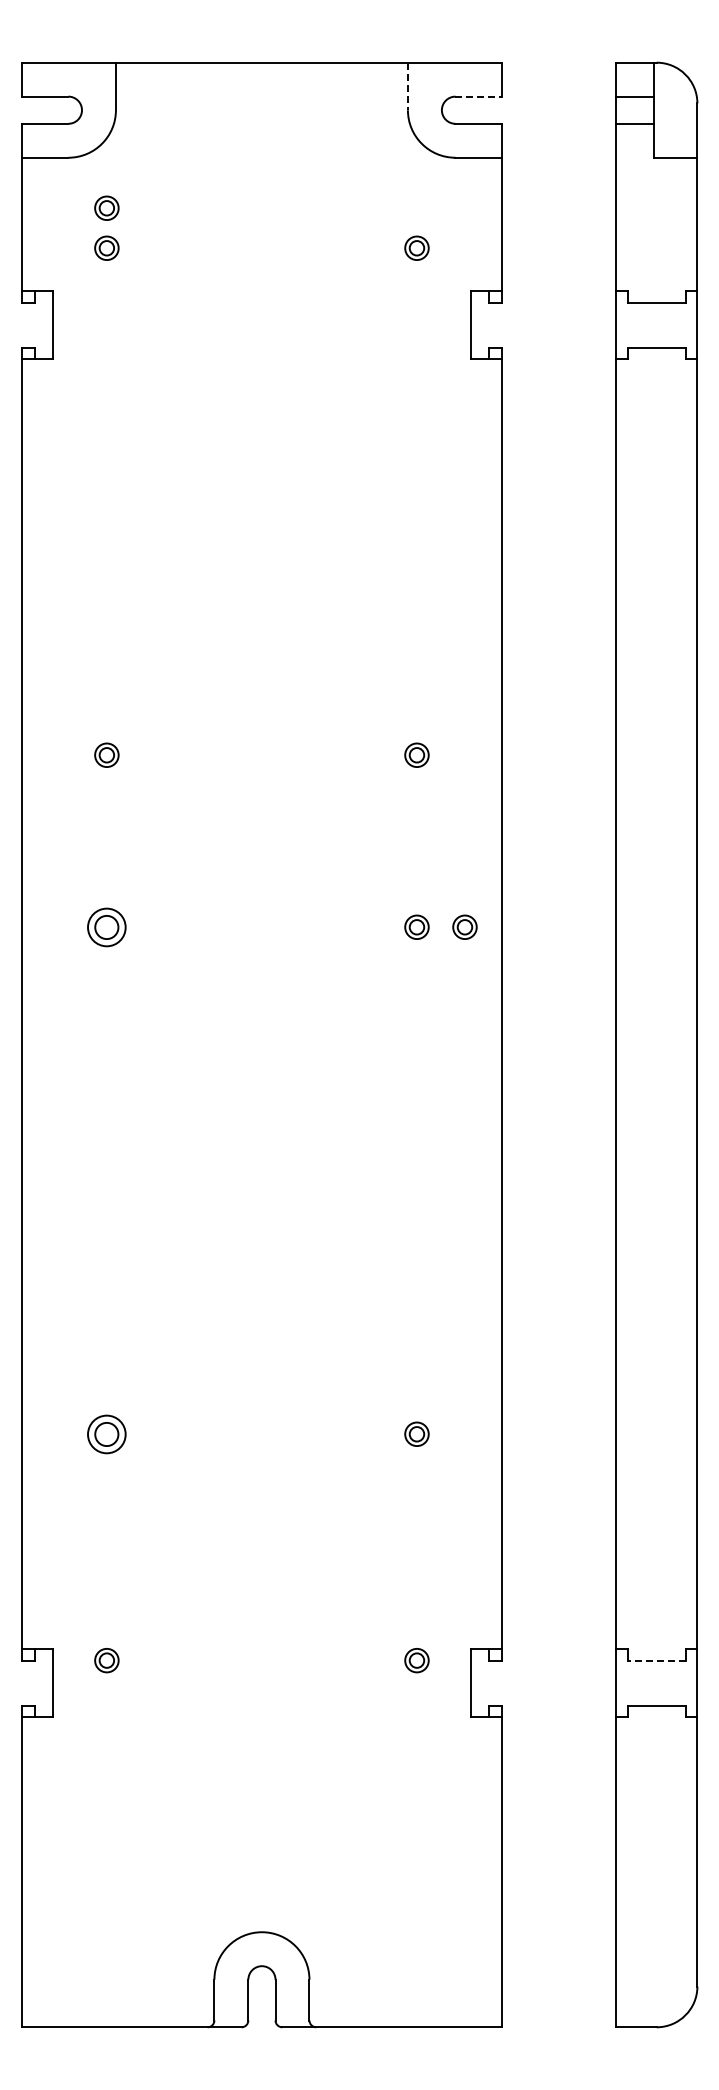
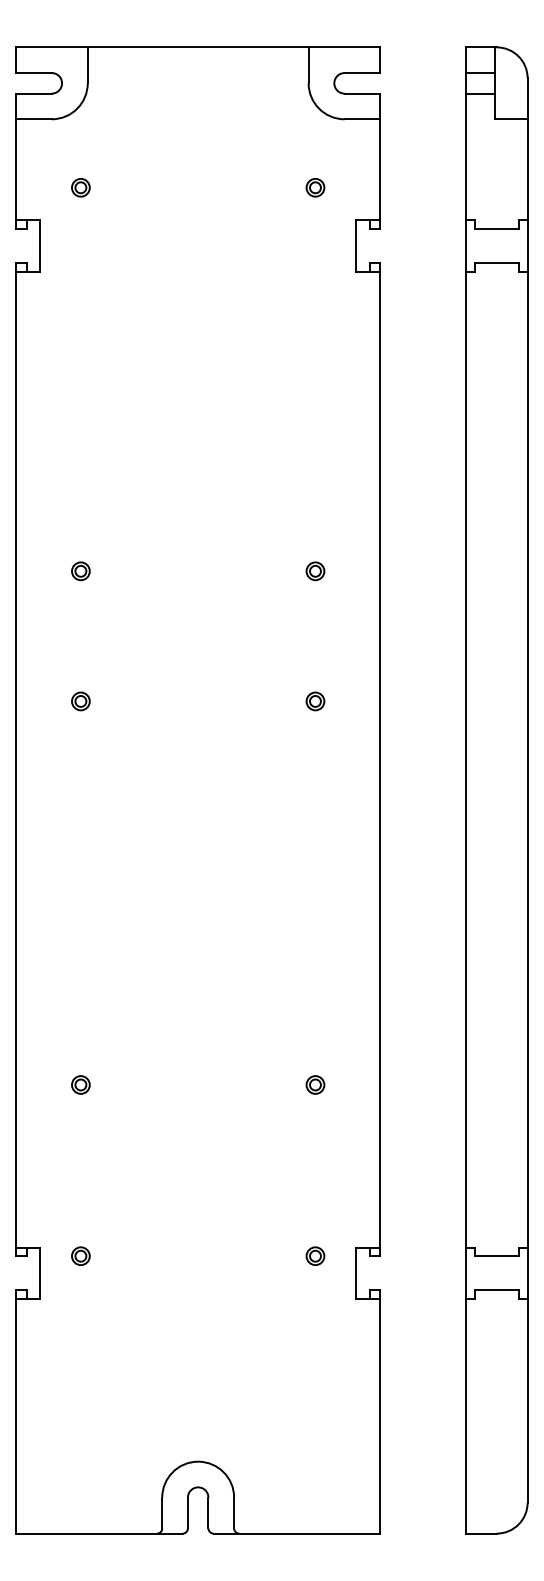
line: (407, 86) -> (308, 65), dashed -> solid
line: (479, 96) -> (362, 72), dashed -> solid
part: (106, 207) -> (80, 156), removed
part: (106, 926) -> (80, 700), size x0.62
part: (464, 926) -> (351, 700), removed
part: (106, 1433) -> (80, 1084), size x0.62
line: (656, 1660) -> (496, 1256), dashed -> solid

